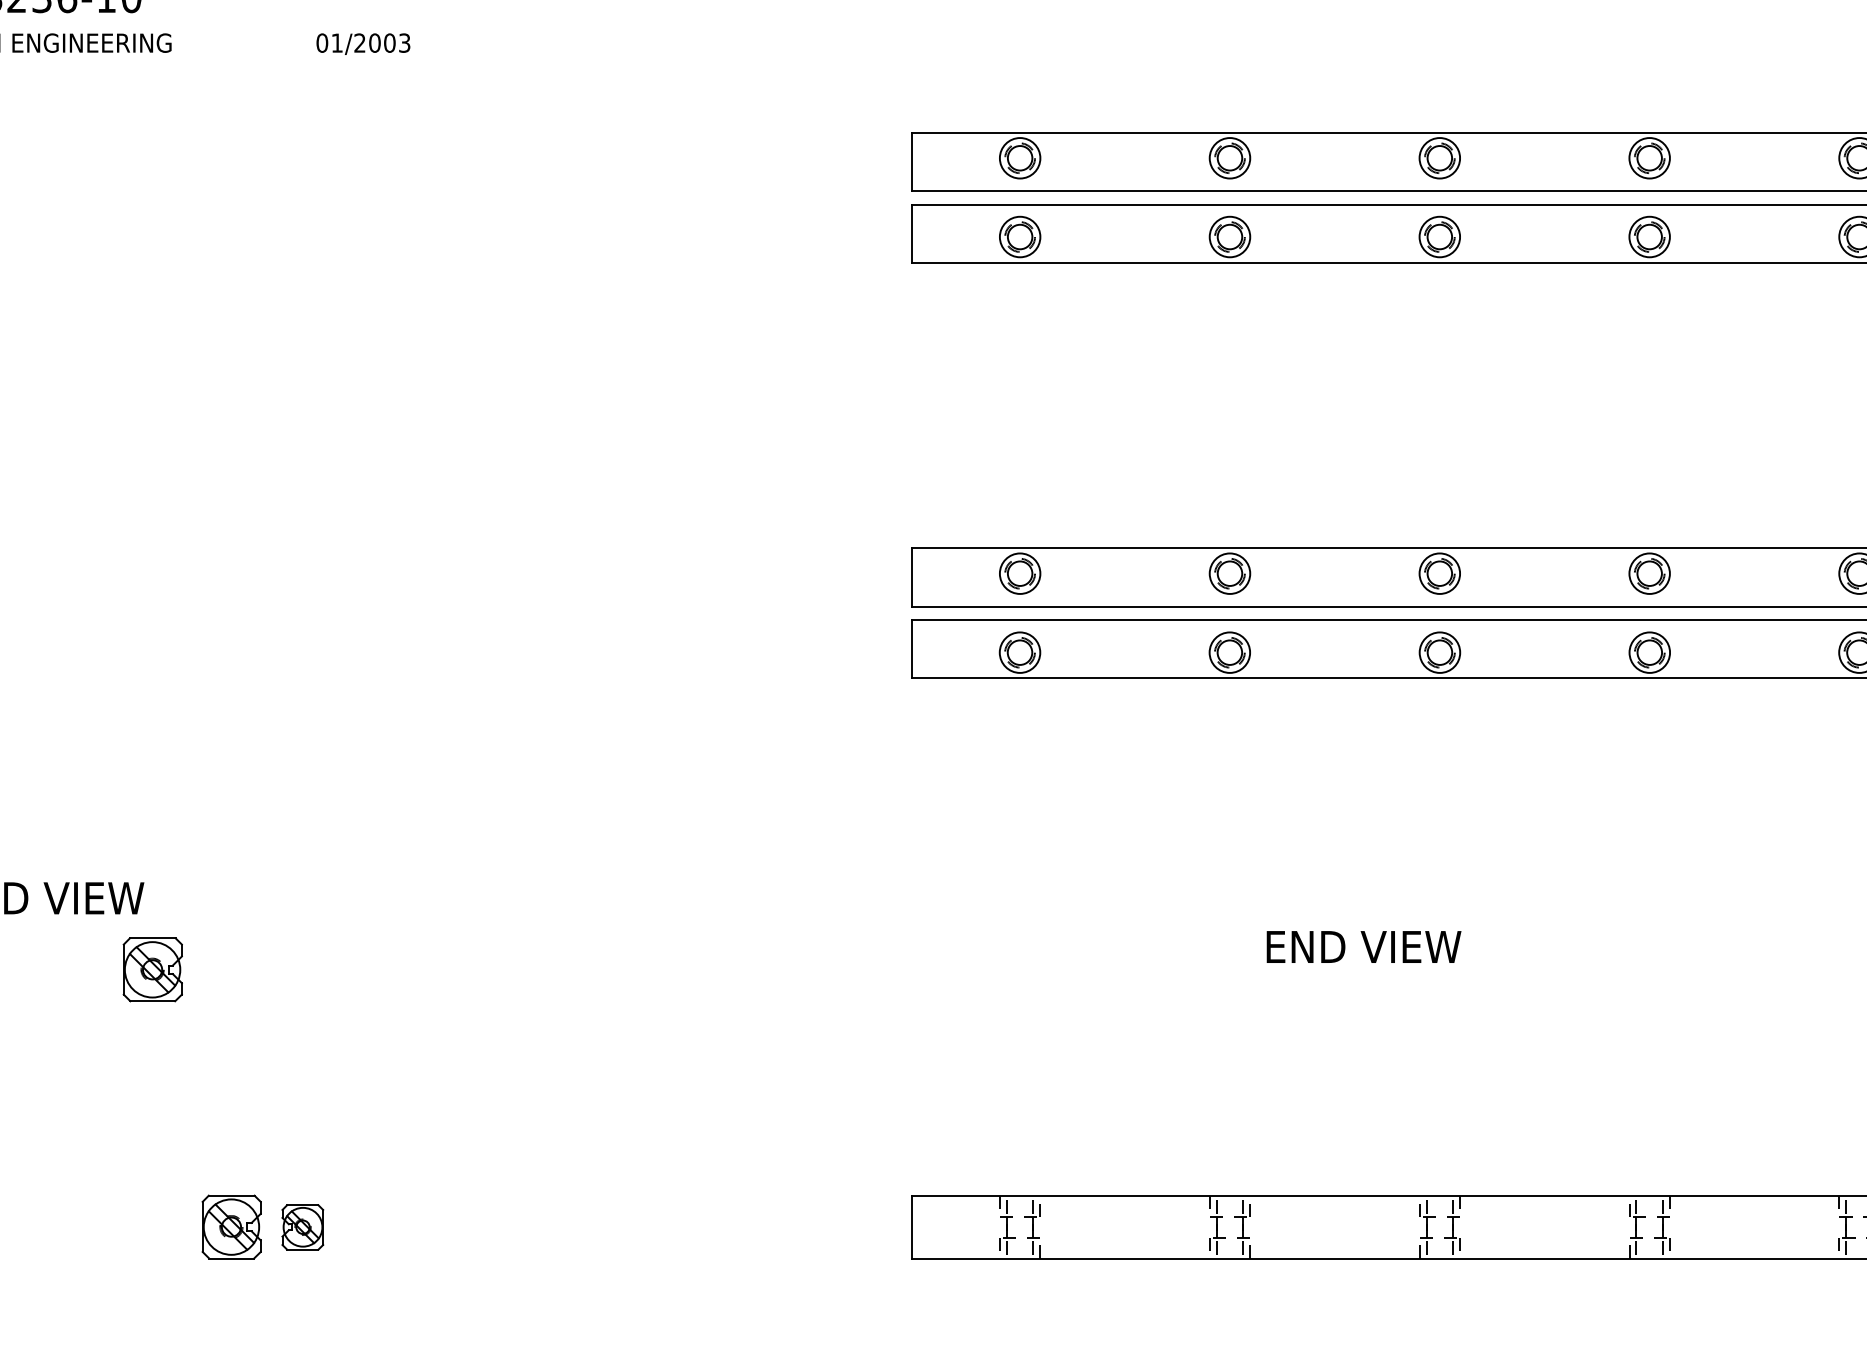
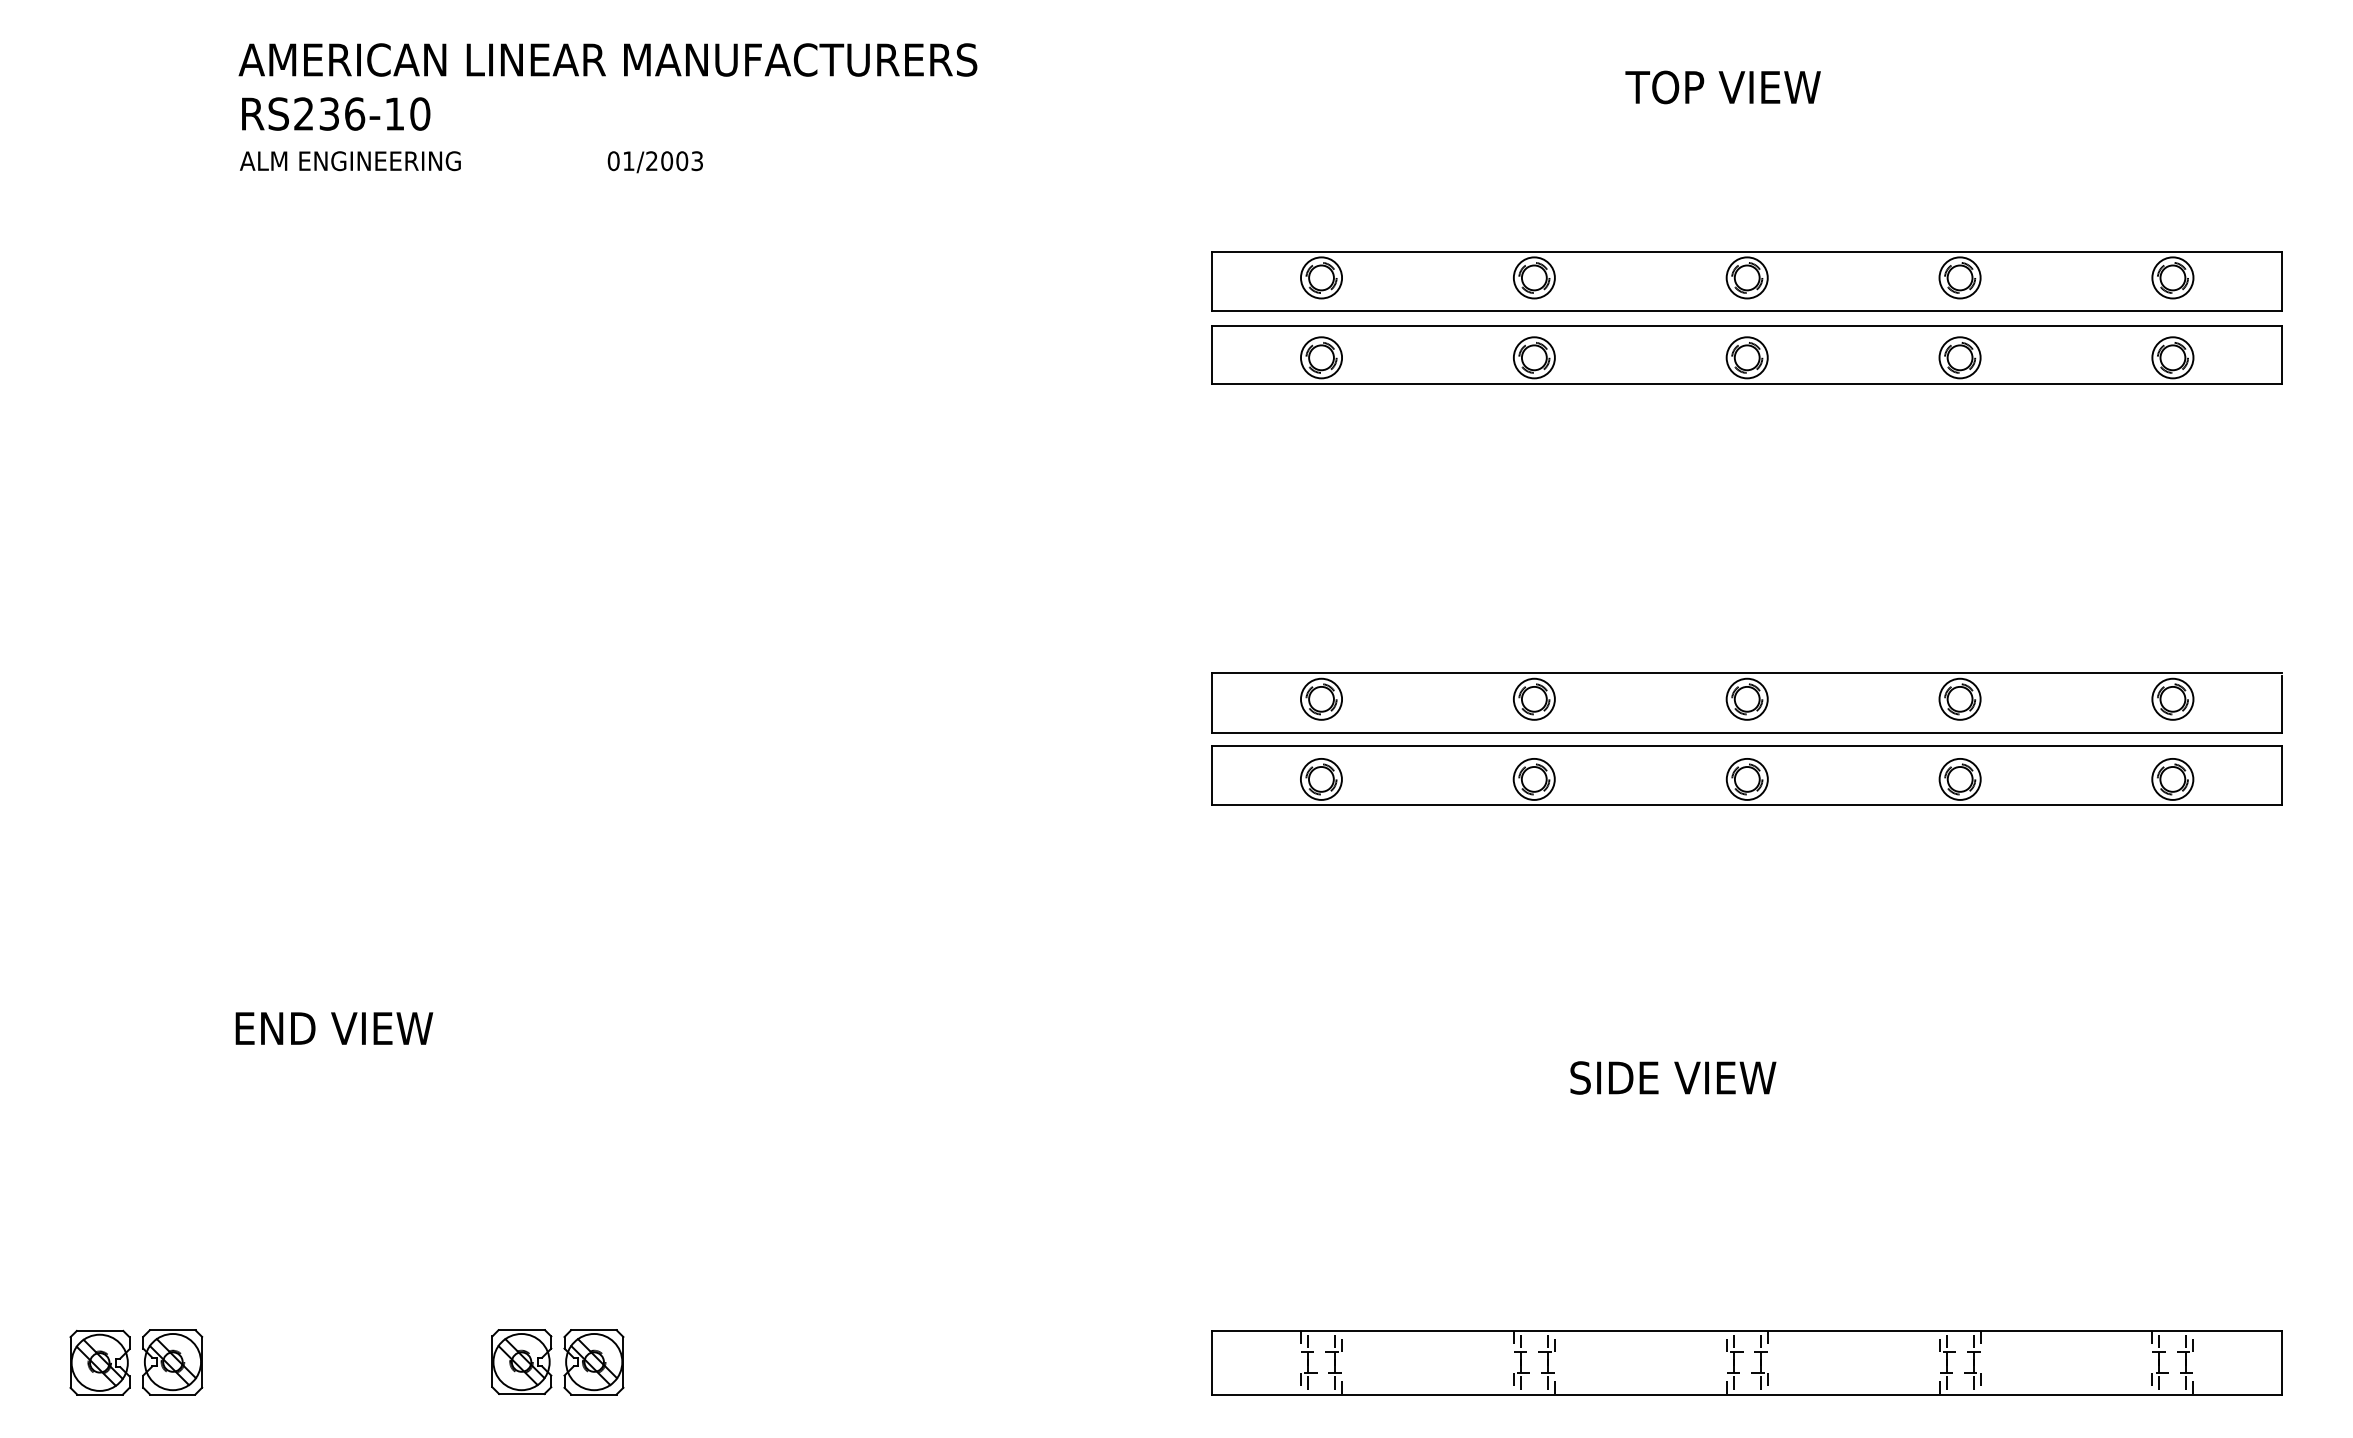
text: (1367, 946) -> (1673, 1077), END VIEW -> SIDE VIEW
part: (152, 969) -> (441, 1100), removed
part: (302, 1227) -> (593, 1362), size x1.43

